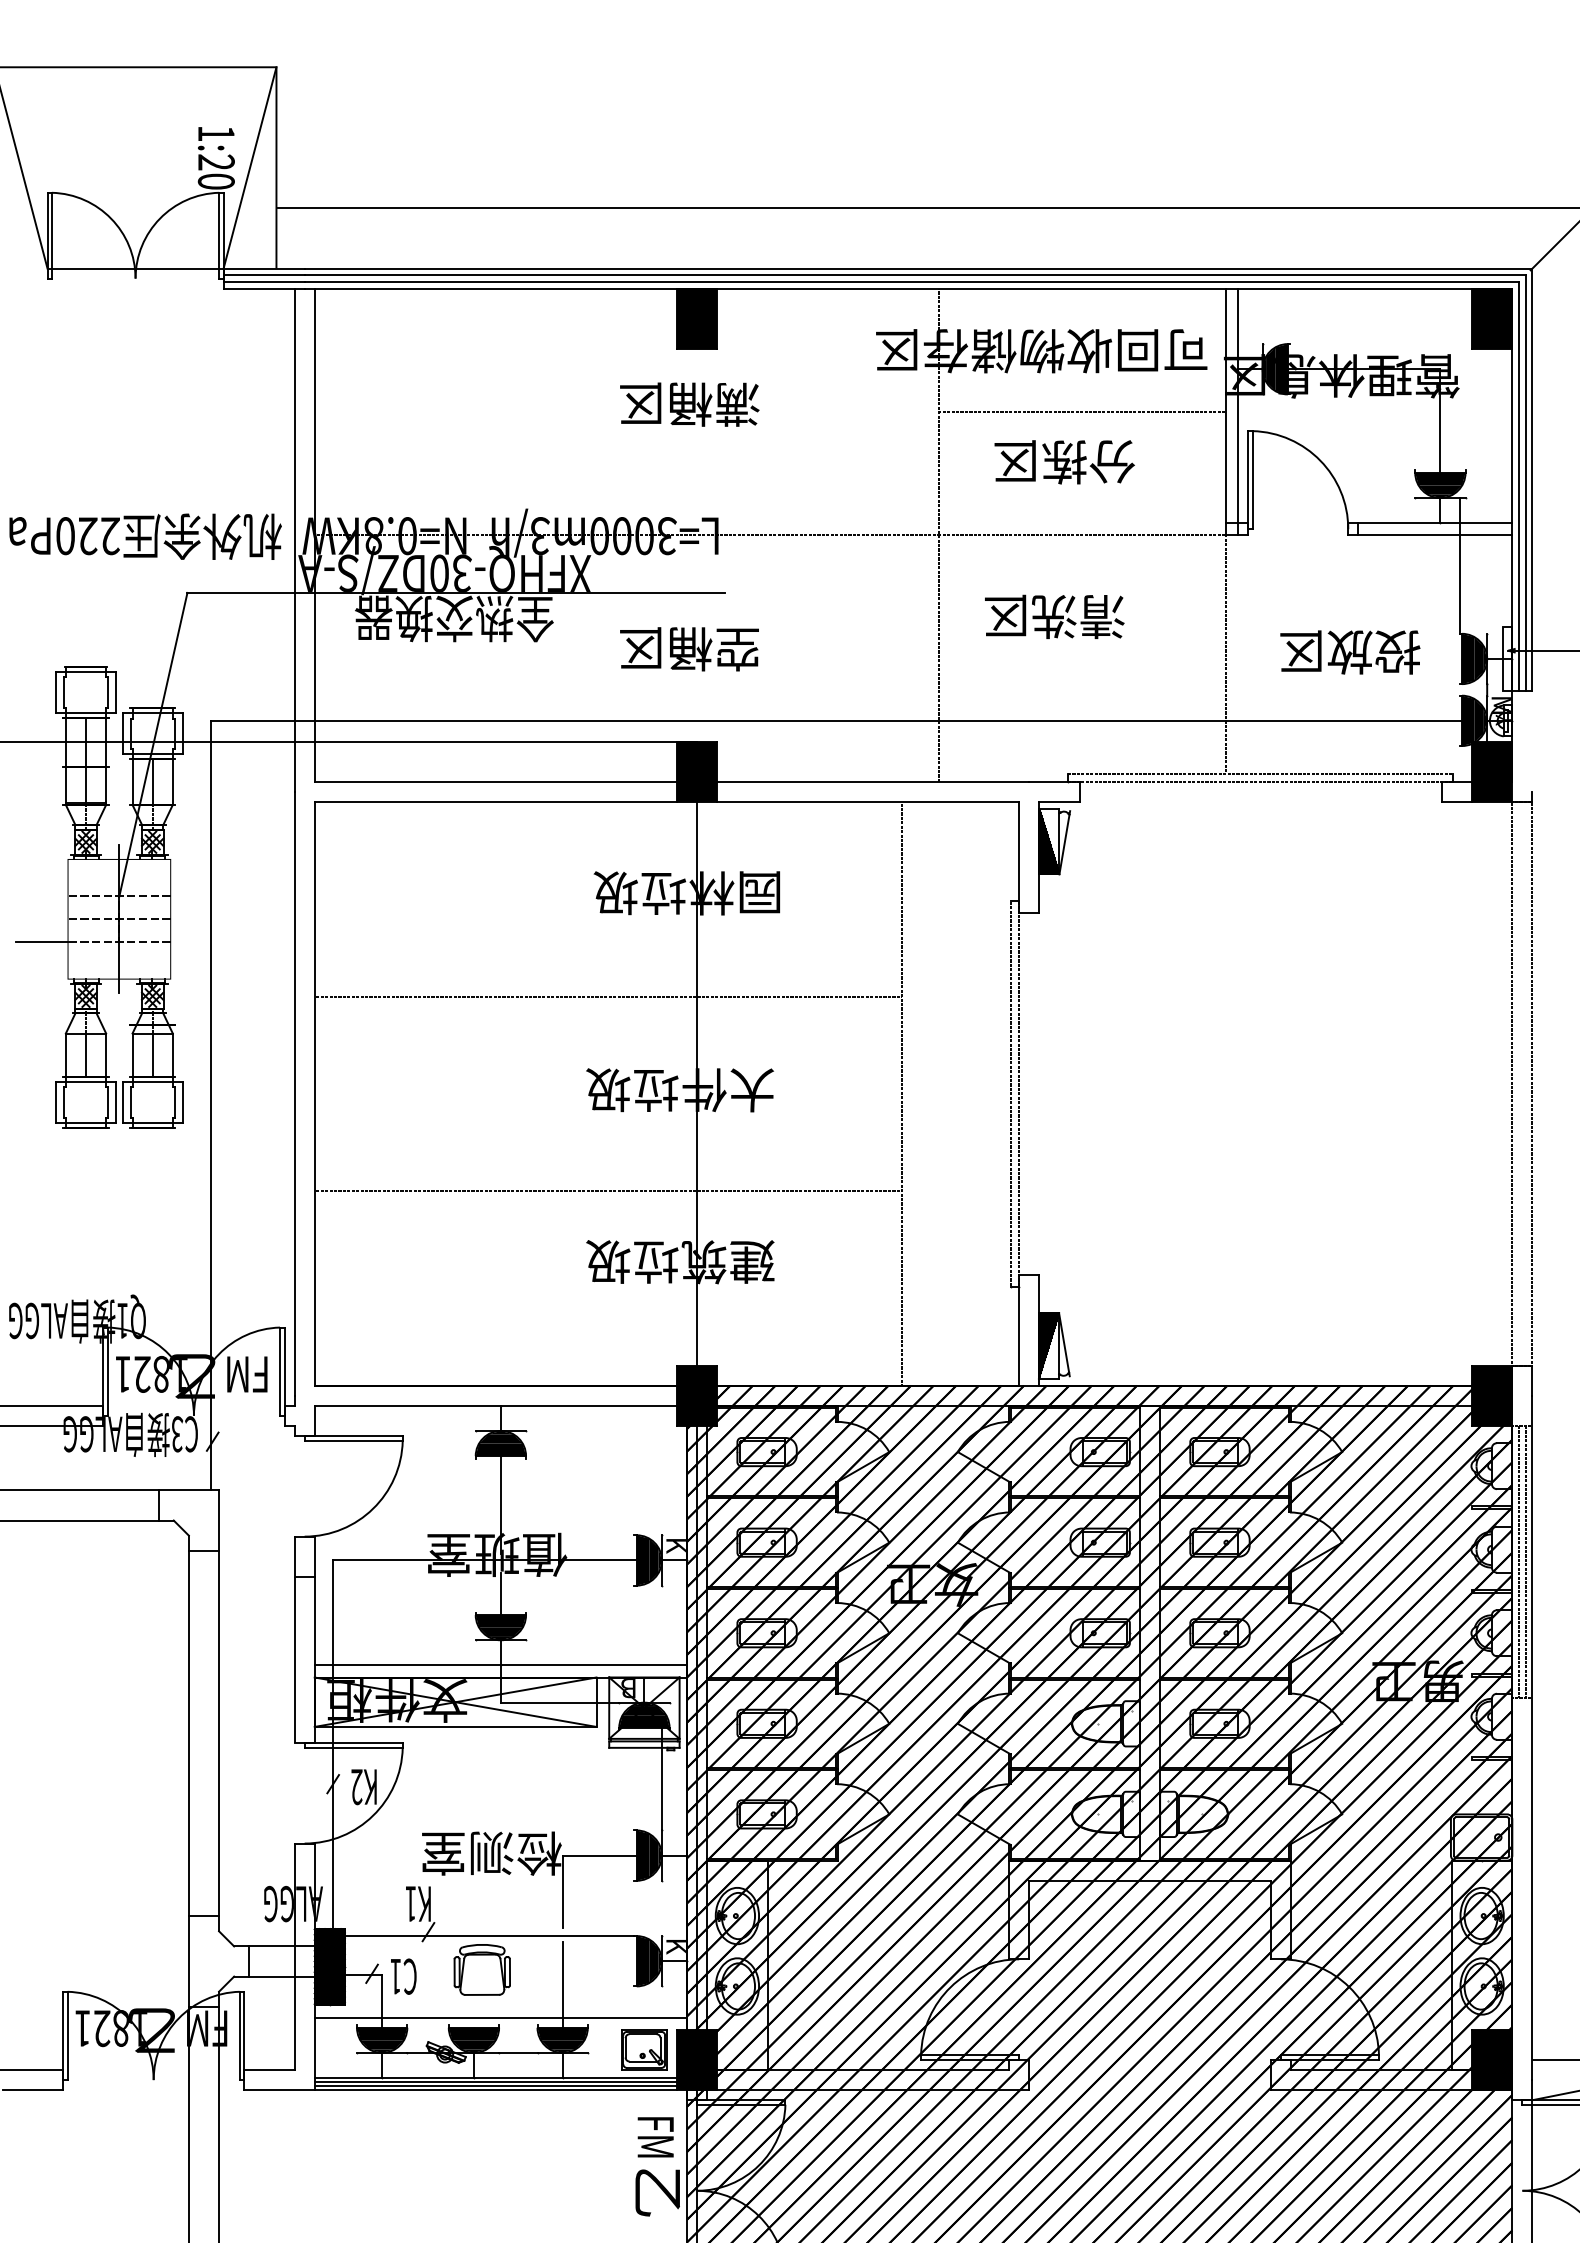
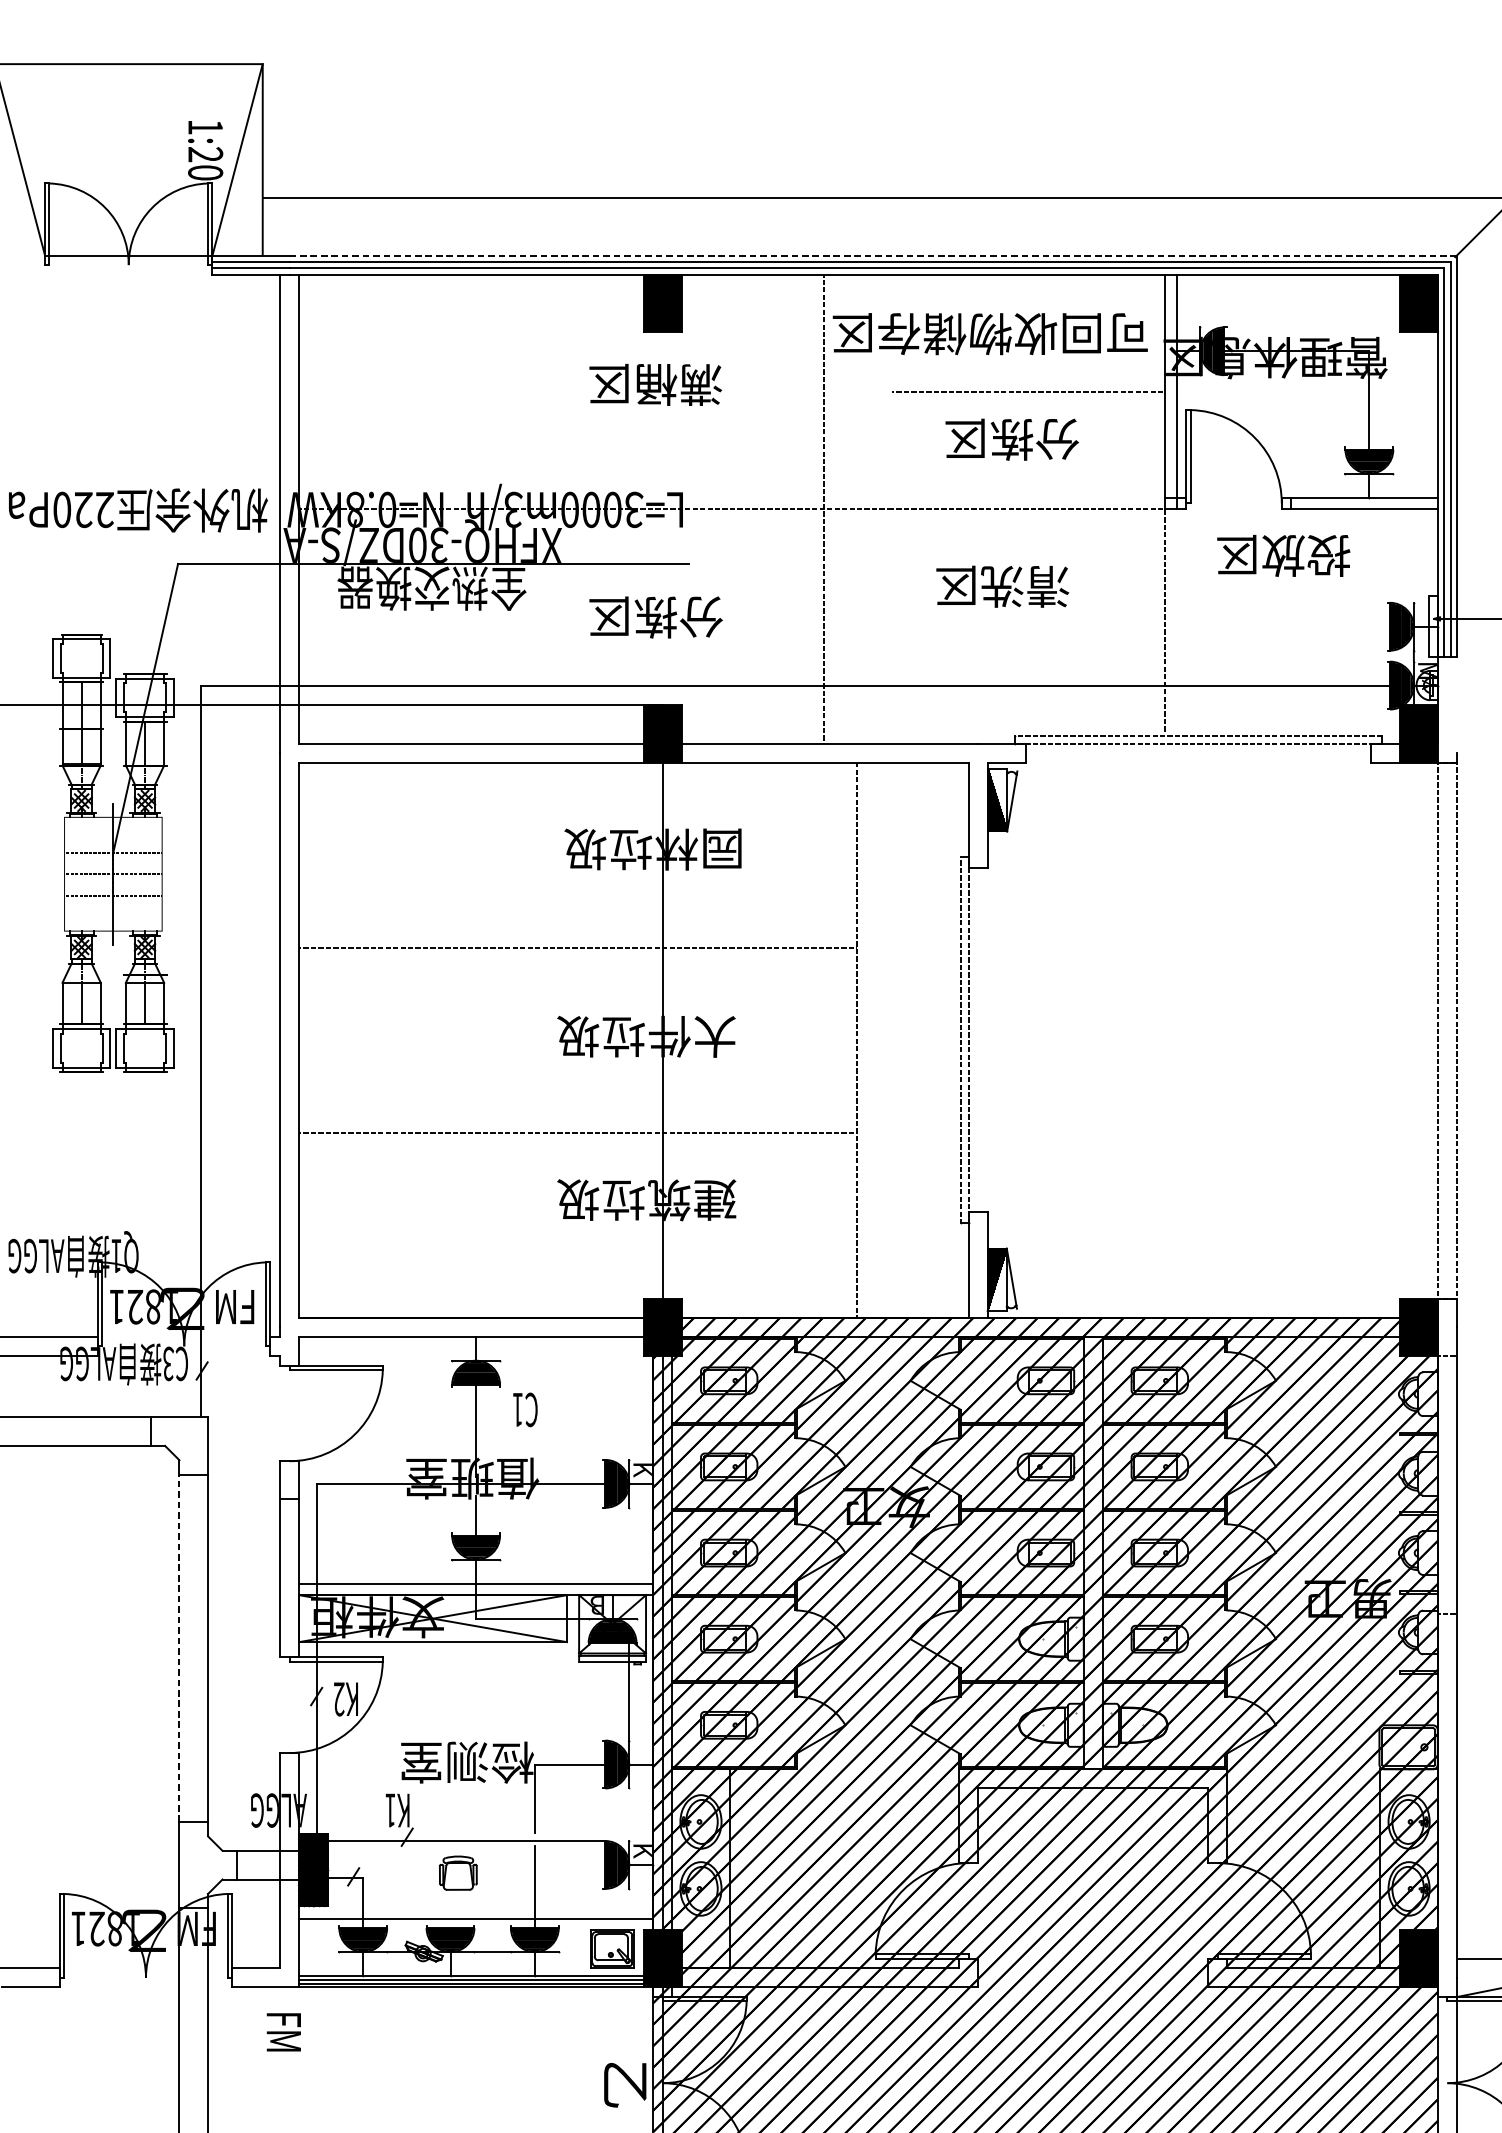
line: (918, 268) -> (873, 255), solid -> dashed
line: (938, 534) -> (823, 508), moved
line: (1459, 565) -> (1387, 537), removed
text: (713, 649) -> (678, 617), 空桶区 -> 分拣区
text: (1350, 652) -> (1283, 555), moved
line: (41, 942) -> (39, 896), removed
line: (1519, 1561) -> (1444, 1484), removed
line: (1525, 1561) -> (1450, 1484), removed
line: (188, 1733) -> (179, 1648), solid -> dashed
part: (481, 1969) -> (457, 1872), size x0.7
text: (403, 1976) -> (525, 1409), moved
text: (655, 2137) -> (283, 2032), moved

